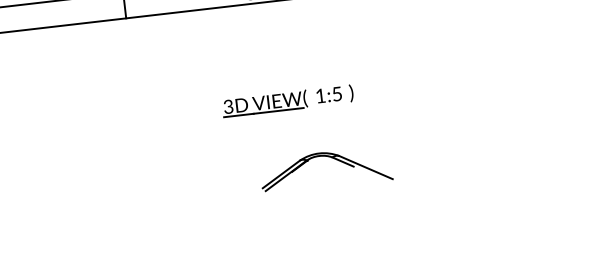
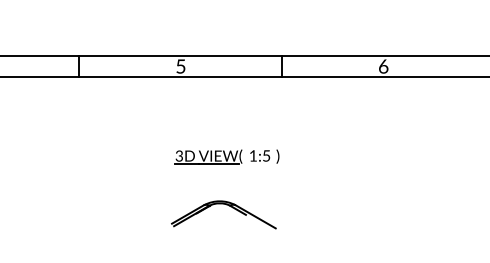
part: (287, 100) -> (226, 156), moved

